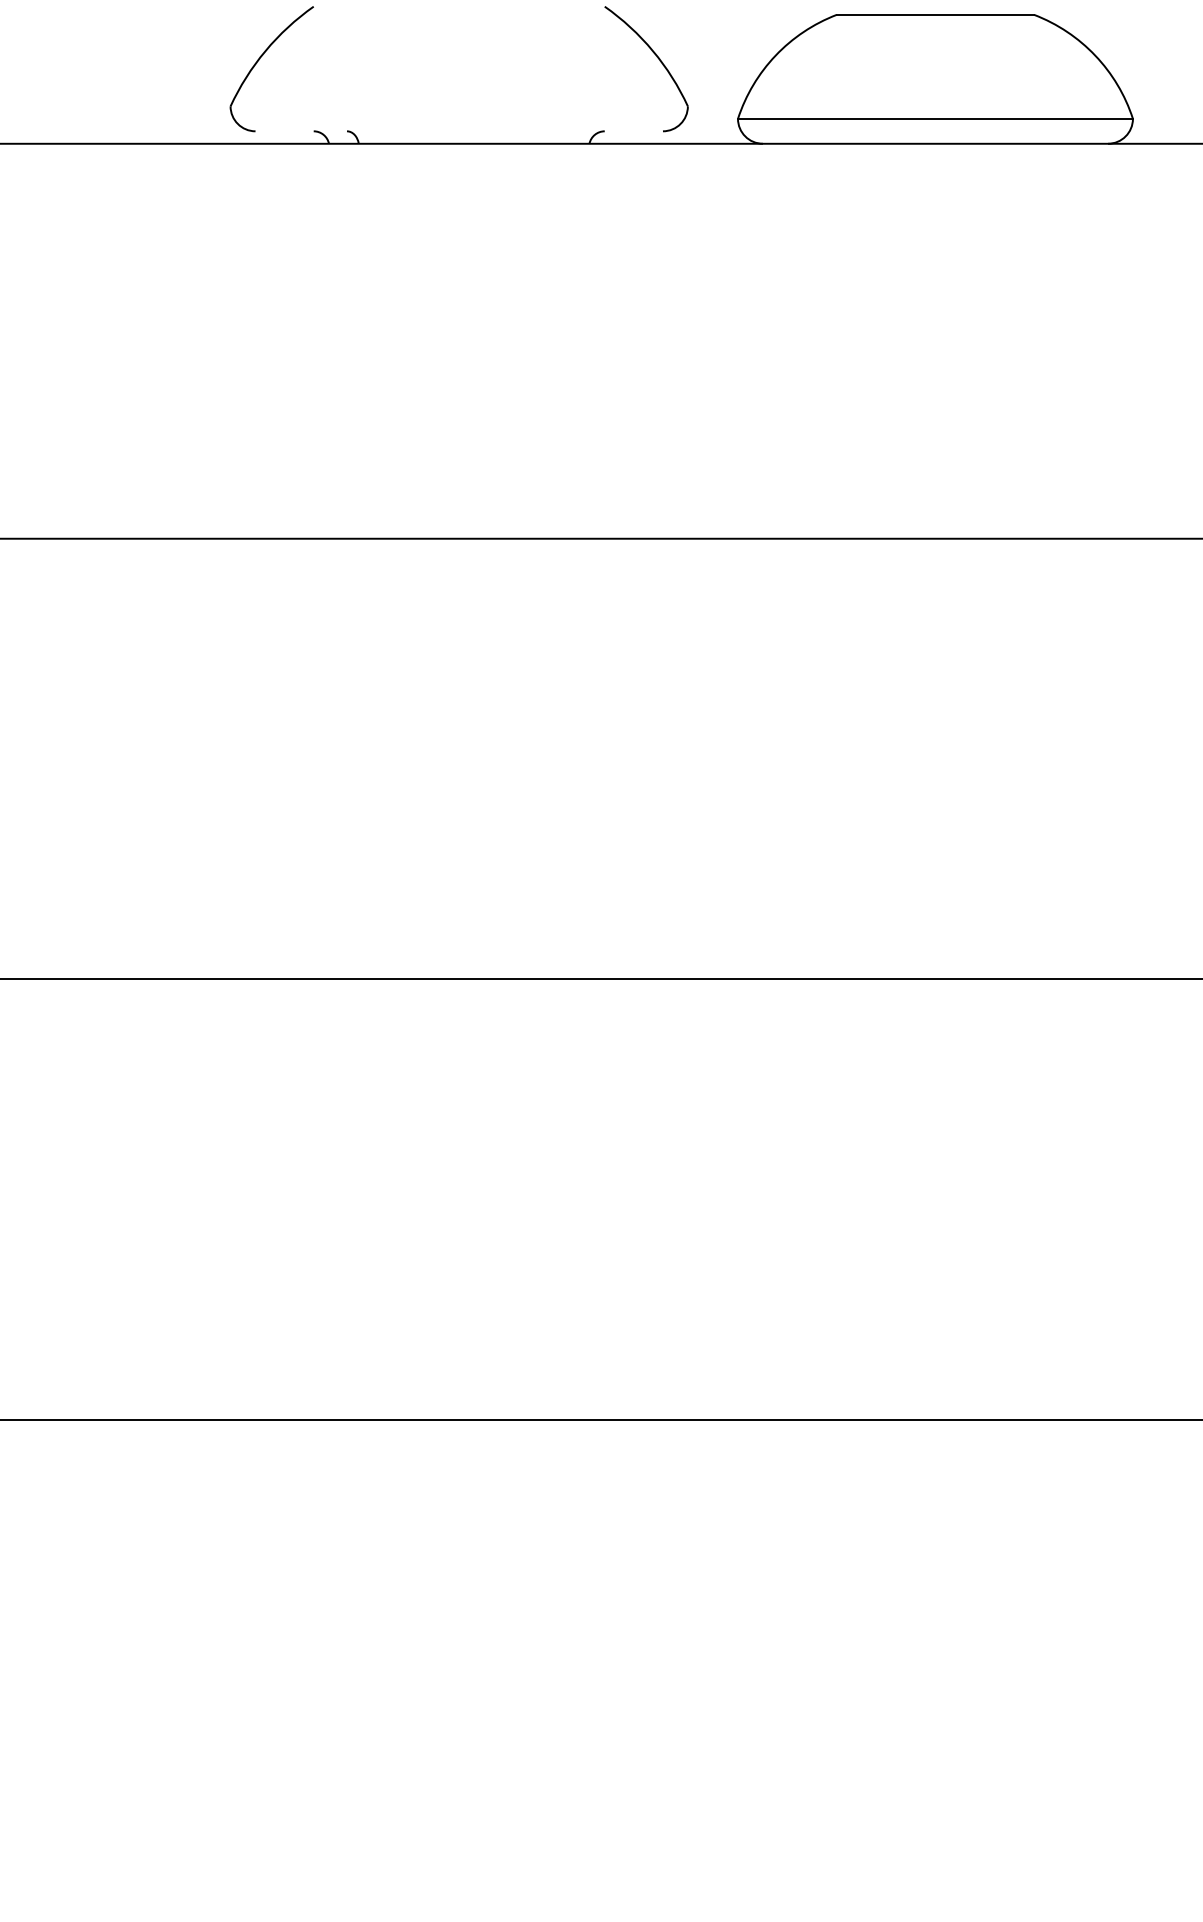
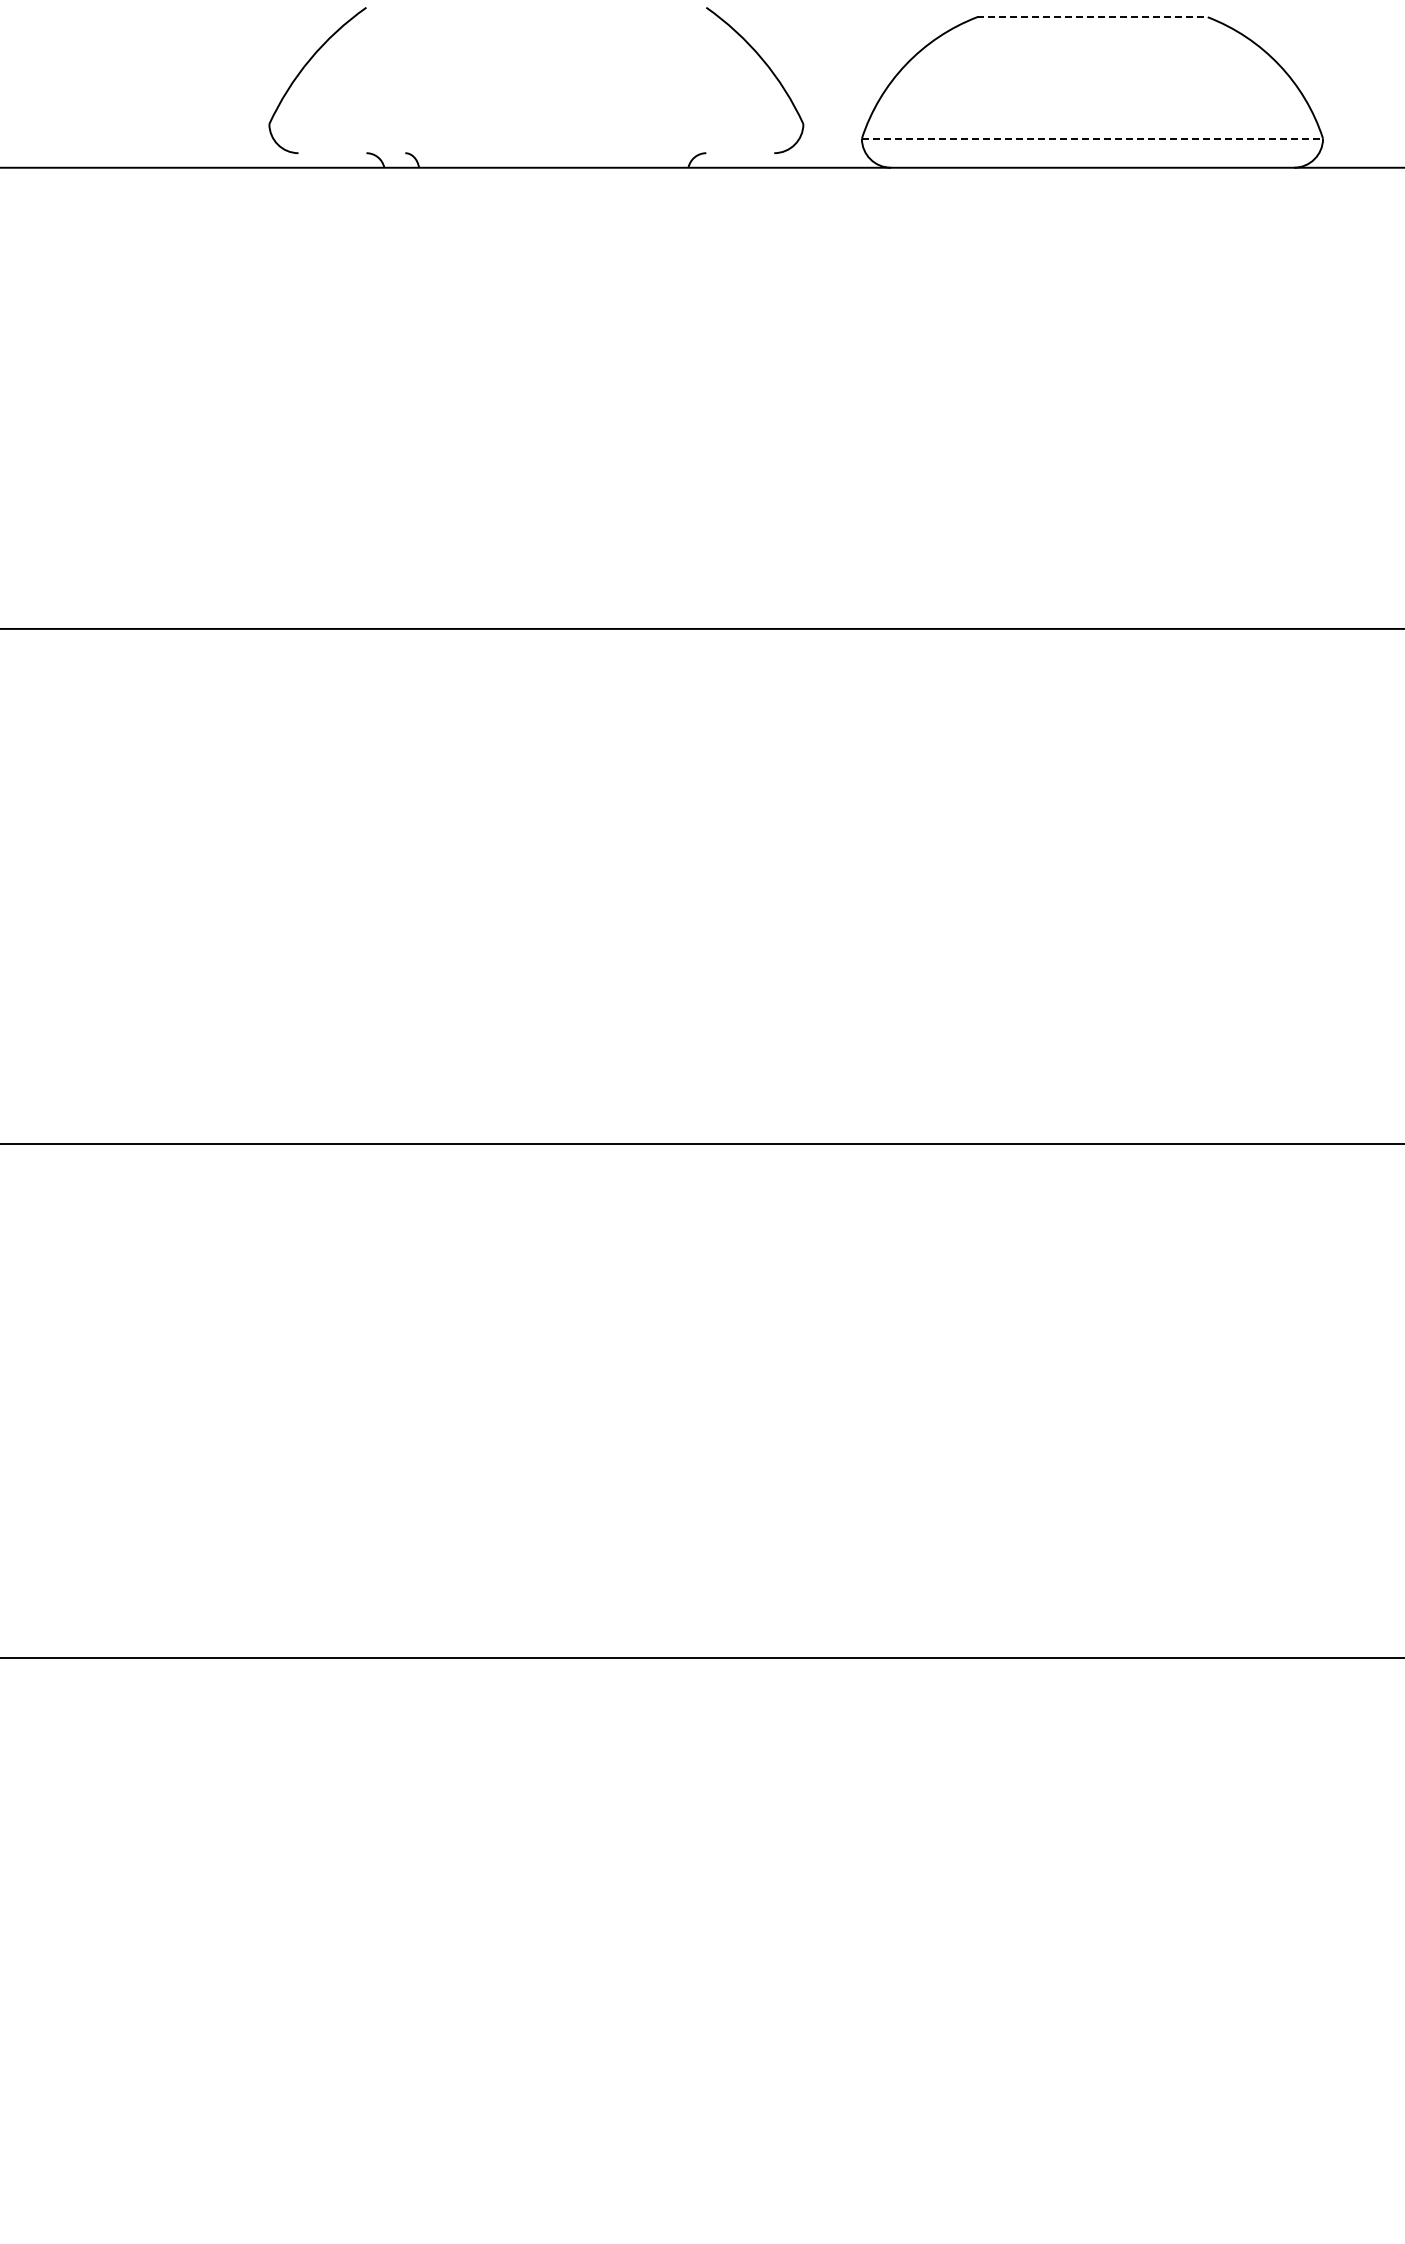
line: (935, 15) -> (1092, 17), solid -> dashed
line: (935, 118) -> (1092, 138), solid -> dashed

